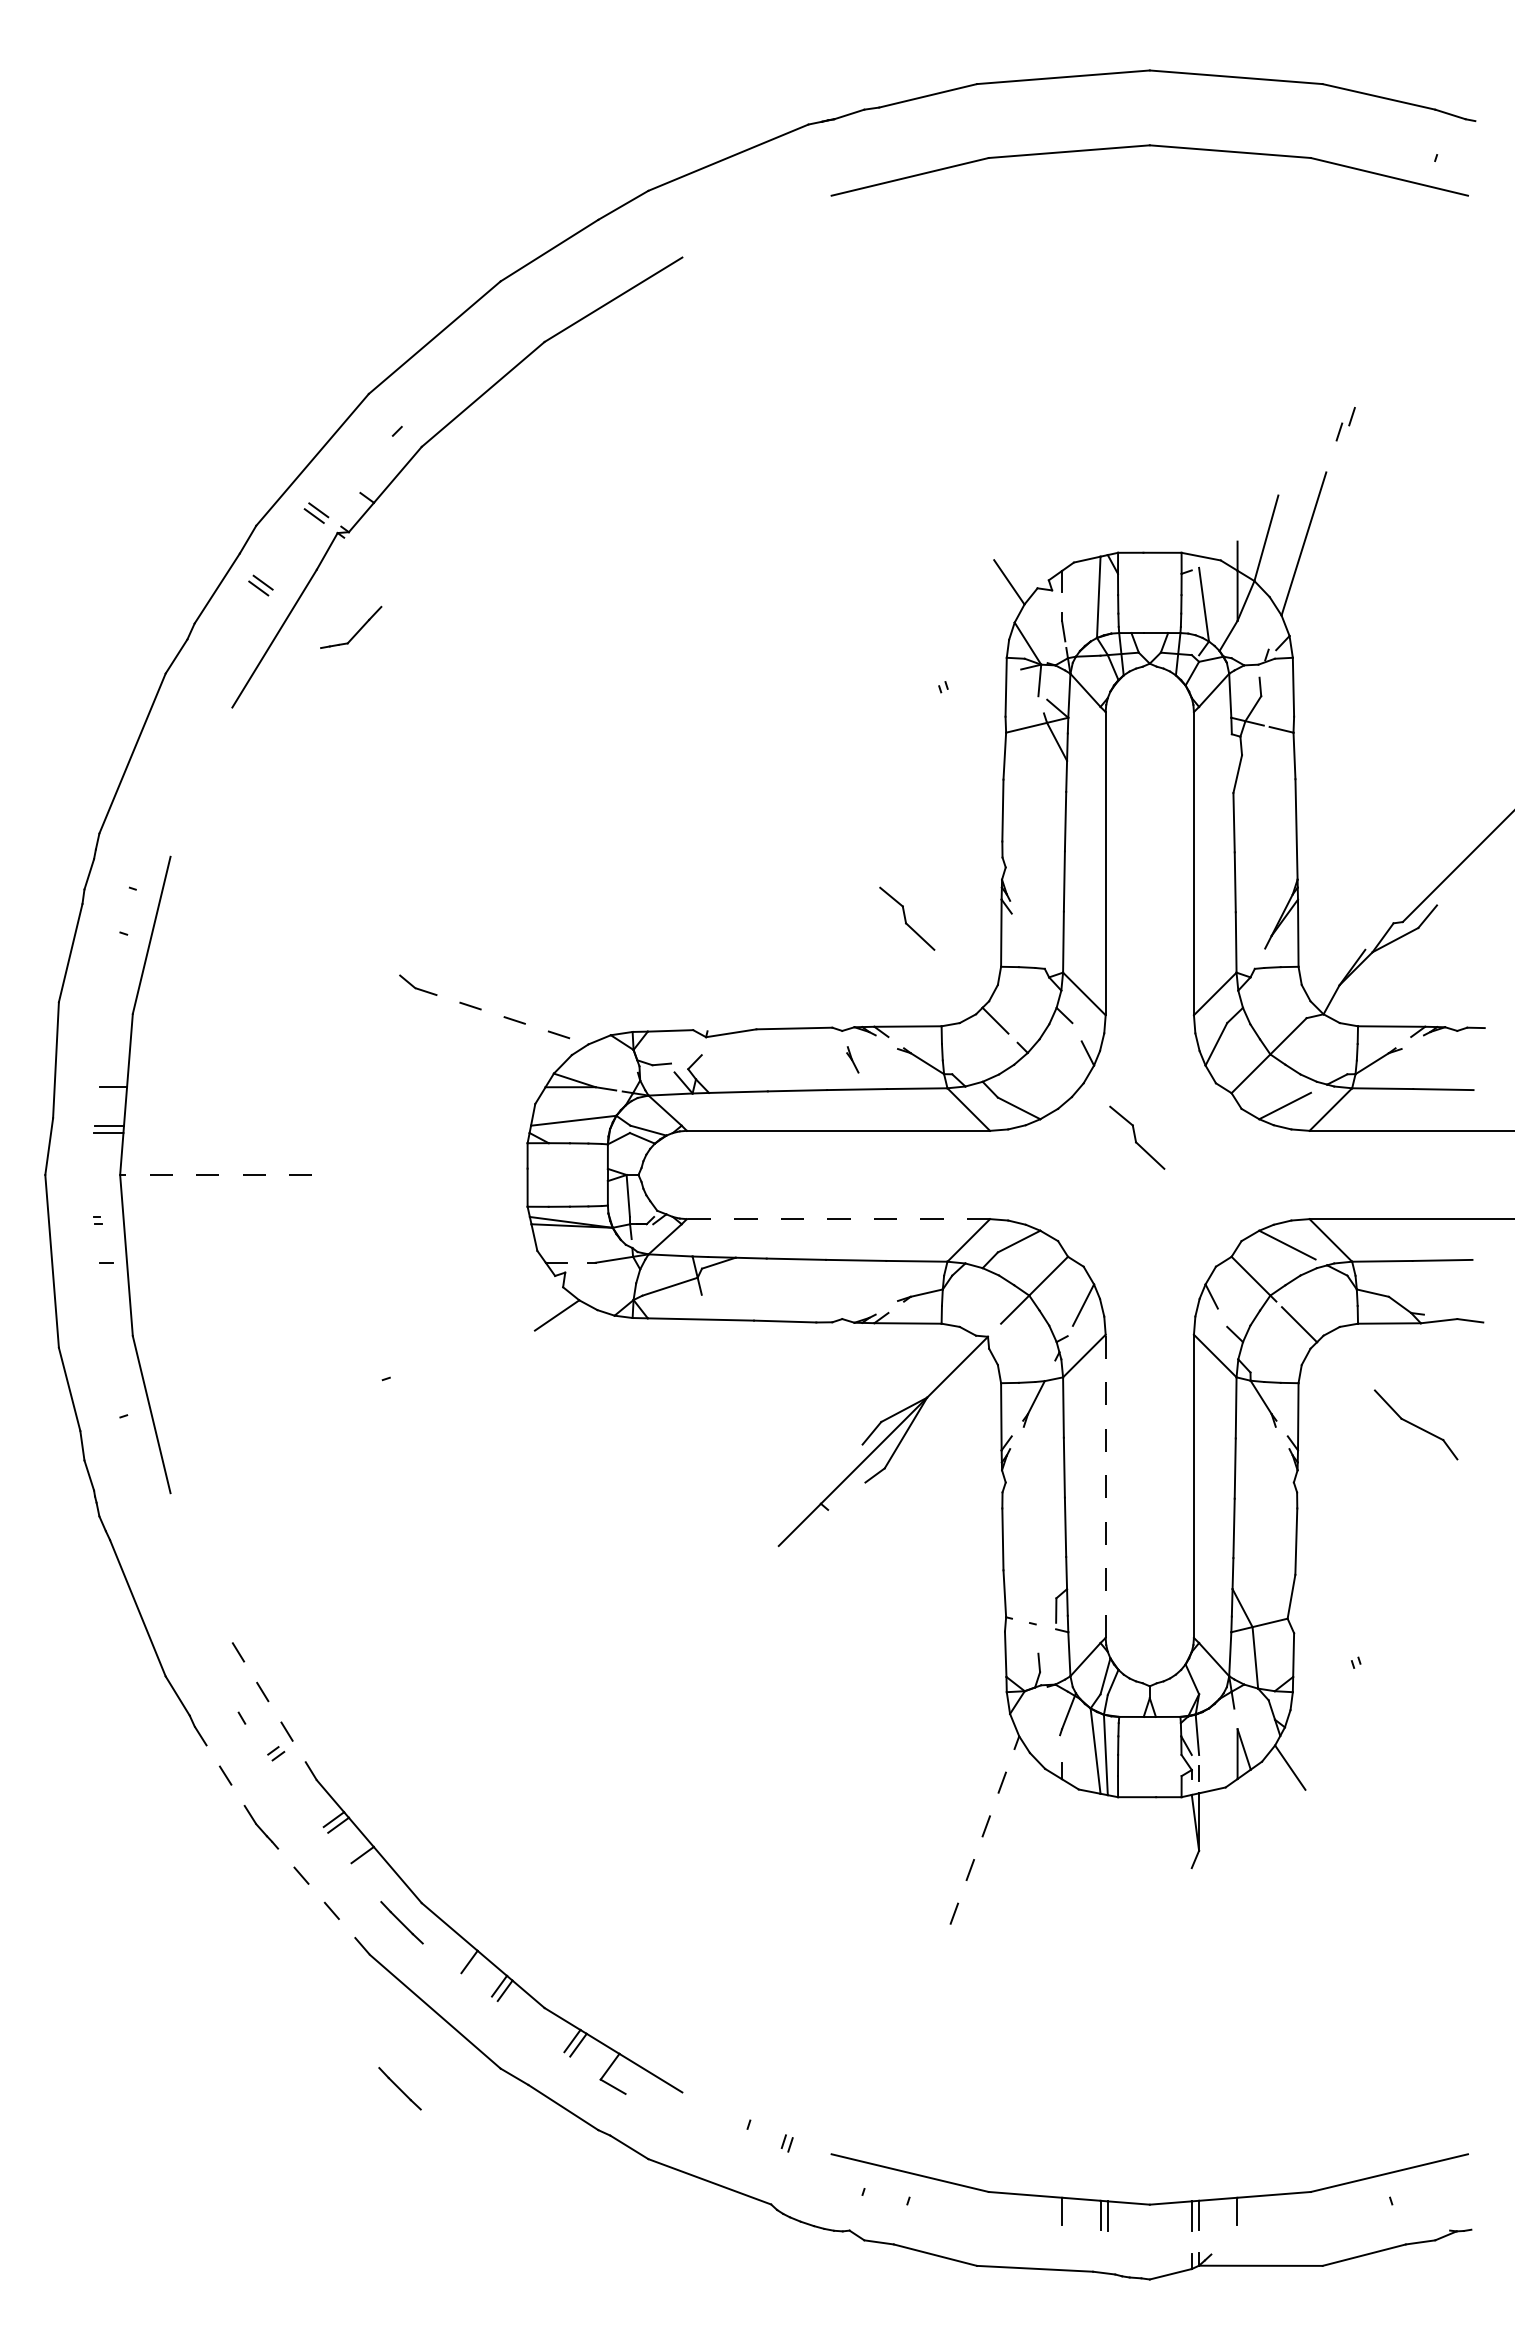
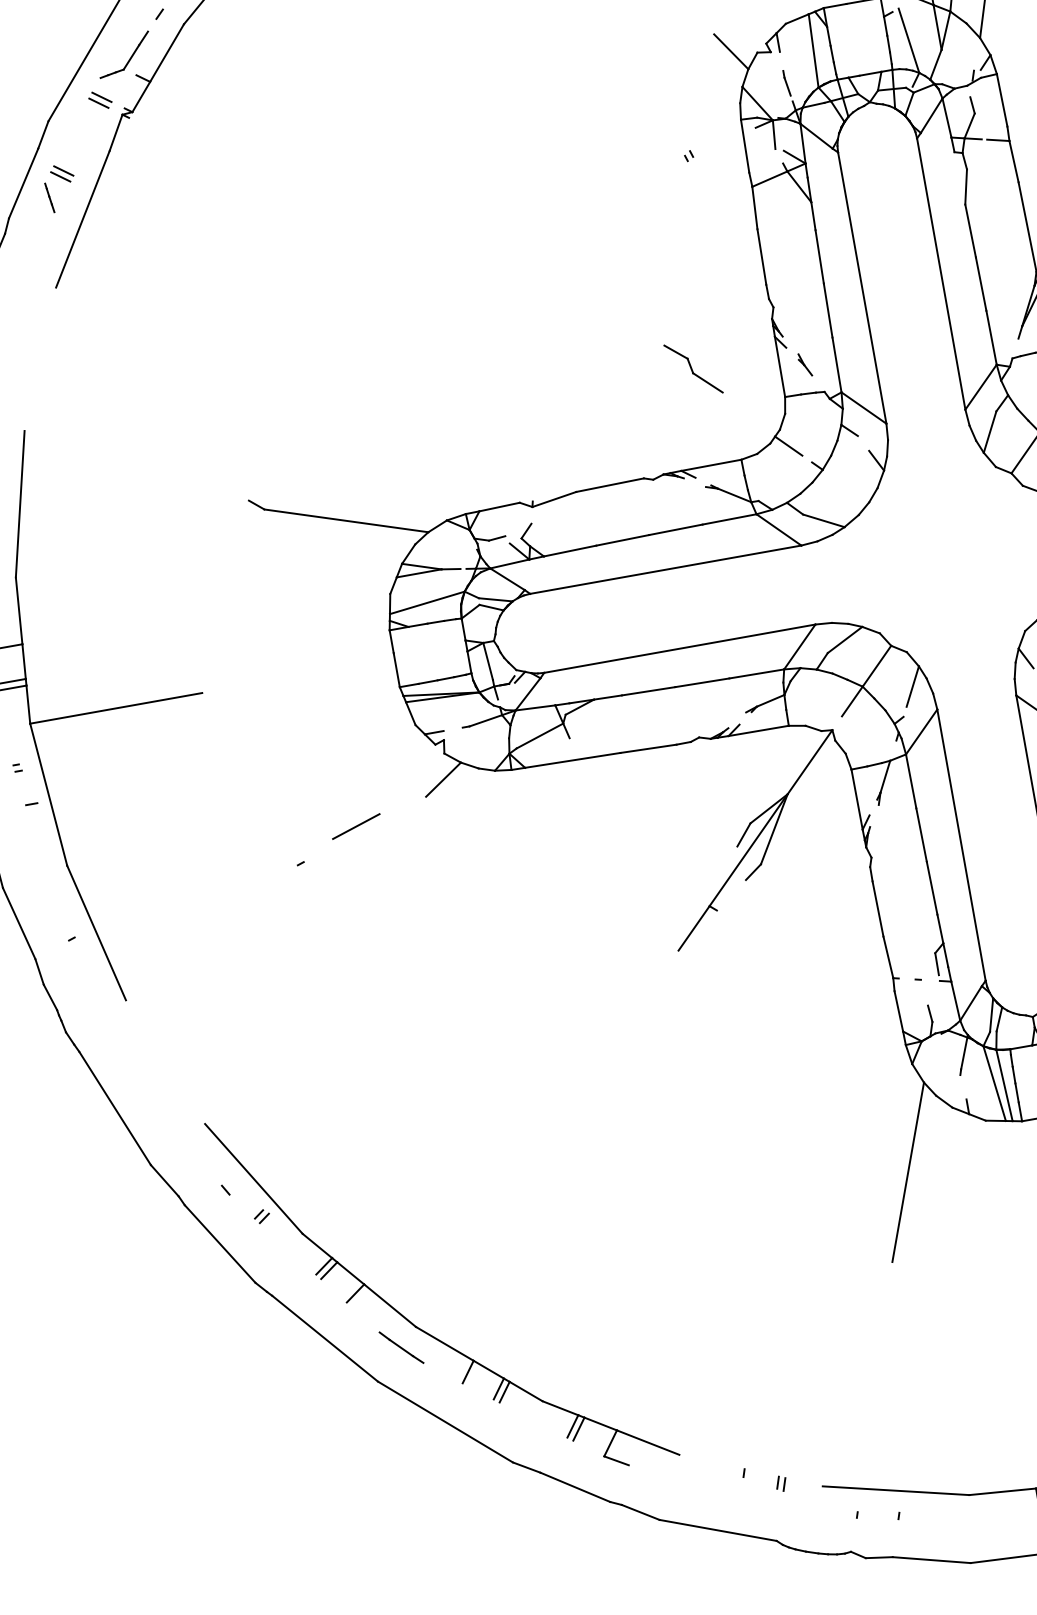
line: (242, 609) -> (49, 198), added
part: (357, 631) -> (130, 57), moved
line: (502, 1016) -> (347, 520), dashed -> solid
part: (852, 1059) -> (804, 364), moved
part: (1137, 1137) -> (934, 528), removed
line: (215, 1174) -> (115, 708), dashed -> solid
line: (838, 1219) -> (679, 649), dashed -> solid
line: (453, 1349) -> (356, 826), added
line: (1105, 1486) -> (961, 845), dashed -> solid
line: (274, 1711) -> (253, 1179), dashed -> solid
line: (225, 1775) -> (220, 1244), dashed -> solid
line: (984, 1830) -> (907, 1172), dashed -> solid
line: (320, 1898) -> (324, 1339), dashed -> solid
line: (399, 2088) -> (425, 1496), removed

